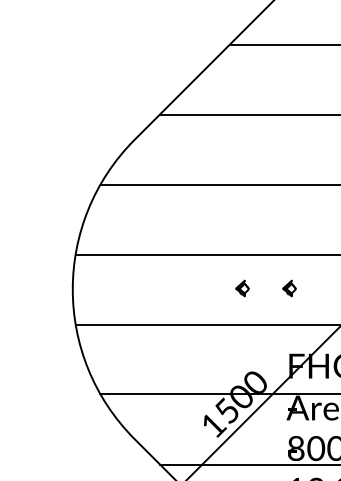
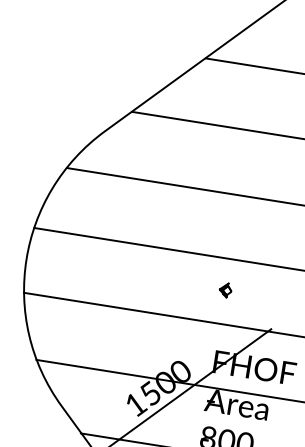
part: (242, 288) -> (182, 283), removed

